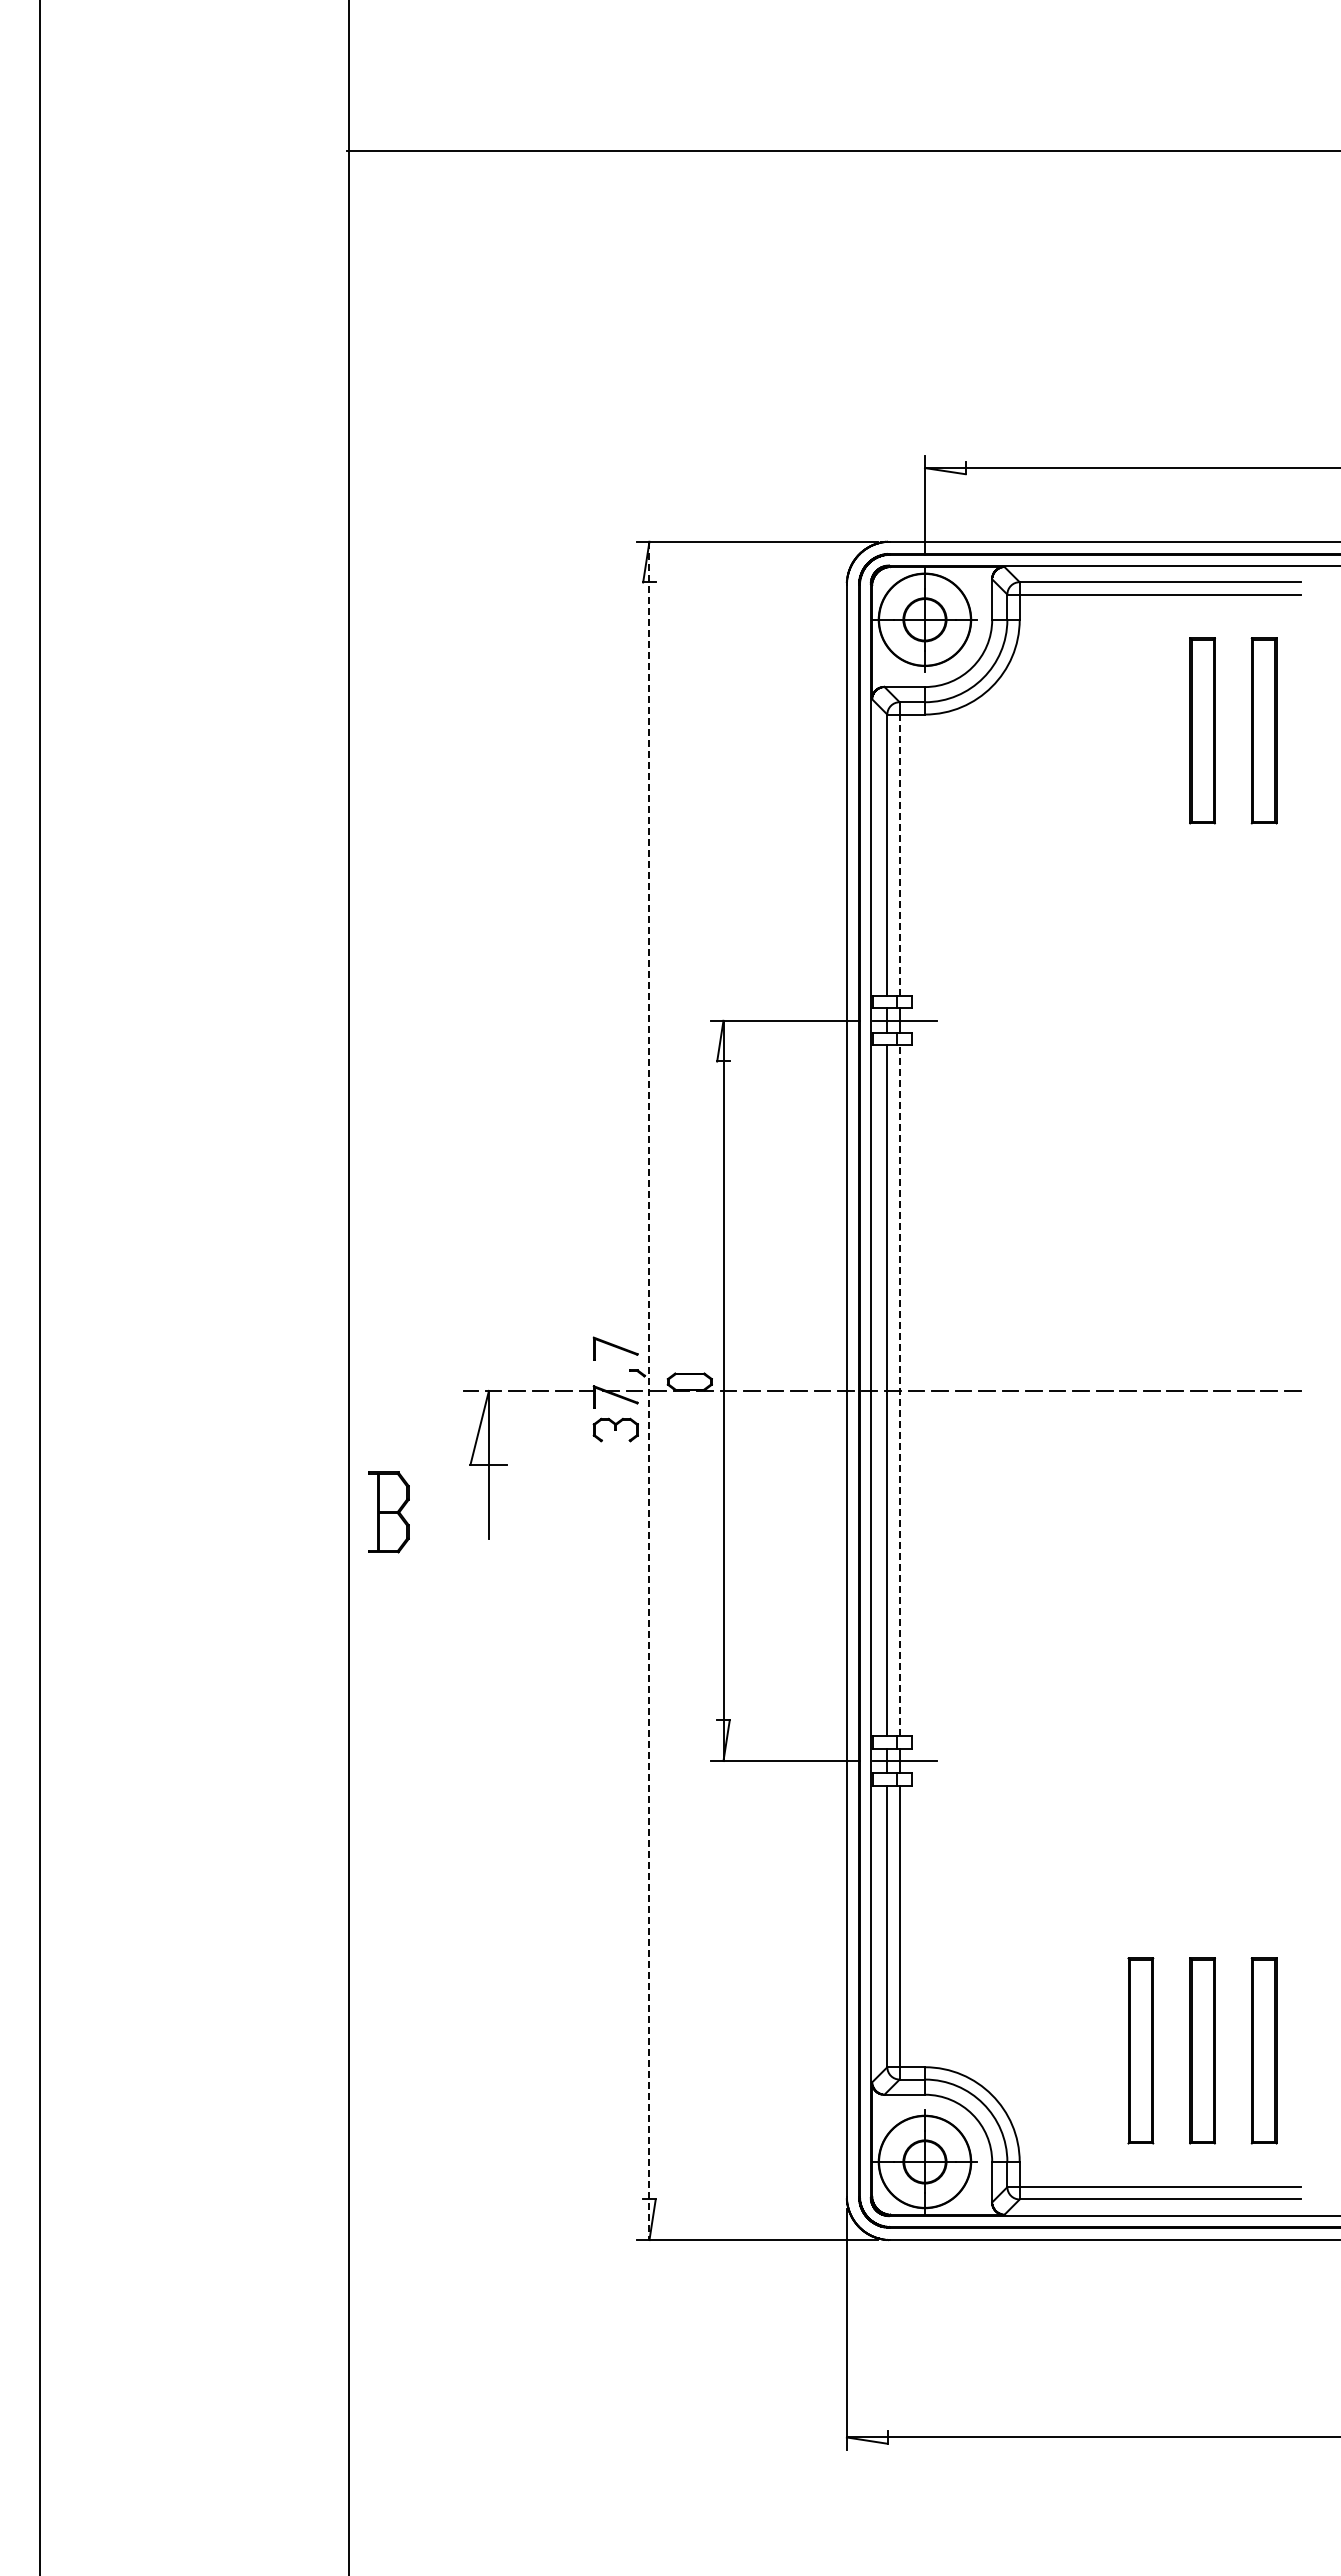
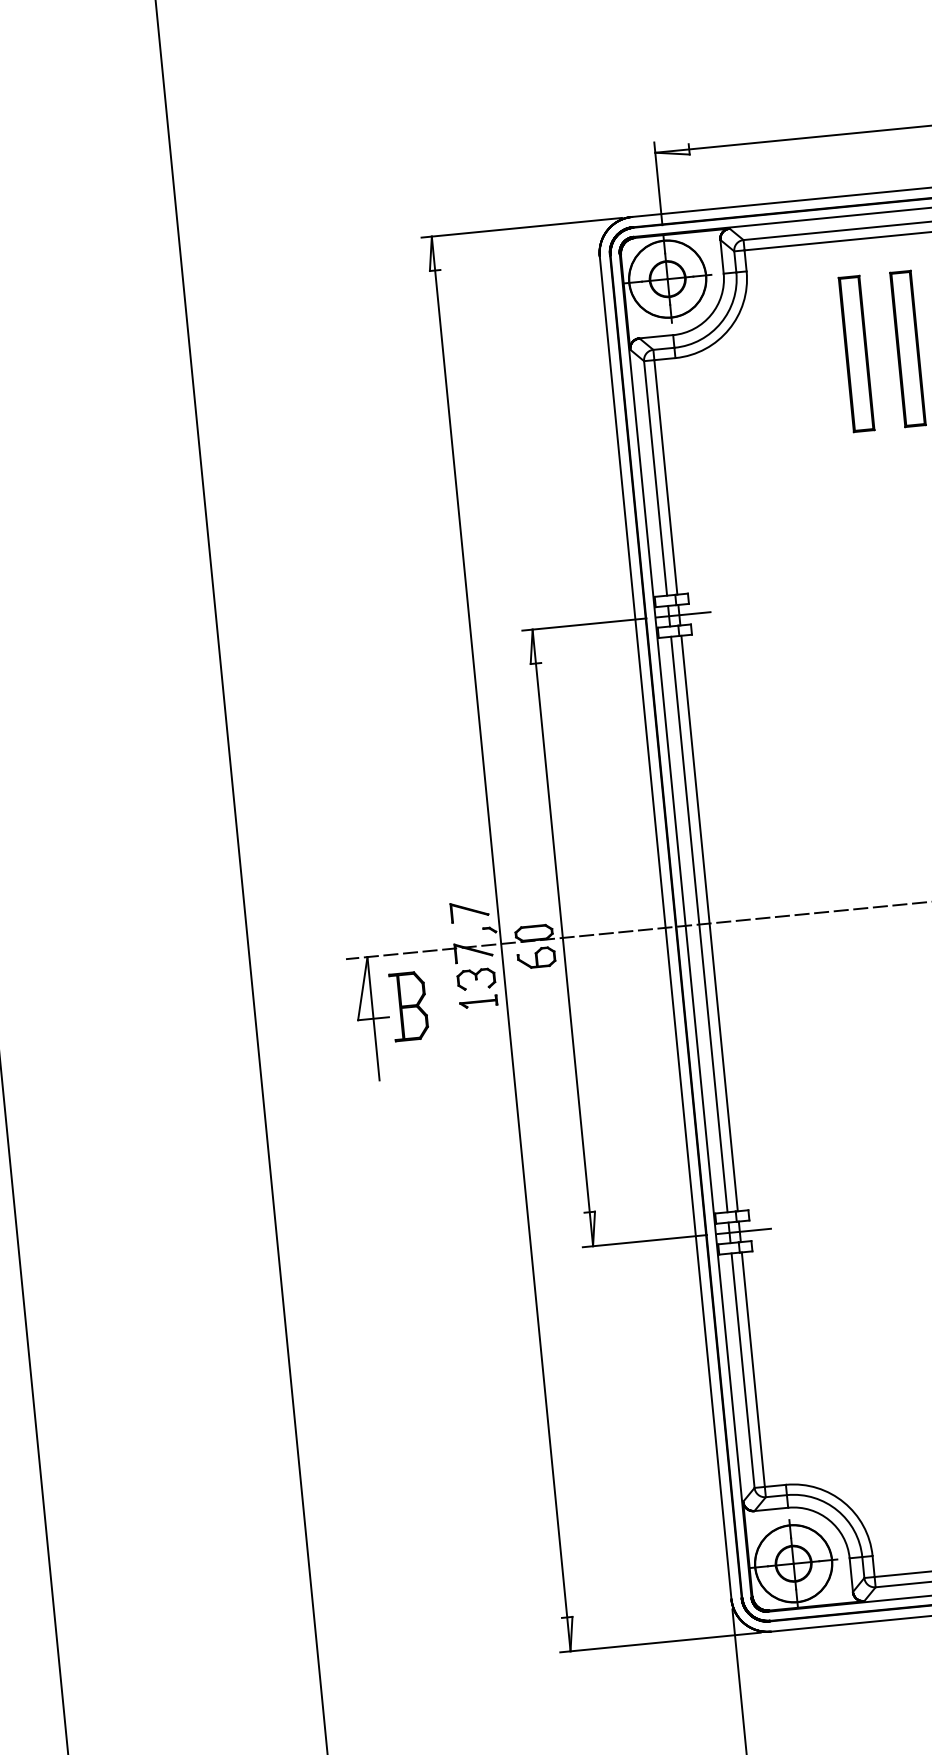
part: (1140, 730) -> (856, 353), added
line: (899, 855) -> (665, 477), dashed -> solid
line: (899, 1390) -> (709, 923), dashed -> solid
line: (649, 1391) -> (501, 944), dashed -> solid
part: (689, 1411) -> (536, 957), added
part: (615, 1457) -> (478, 1002), added
part: (388, 1512) -> (408, 1006), moved

